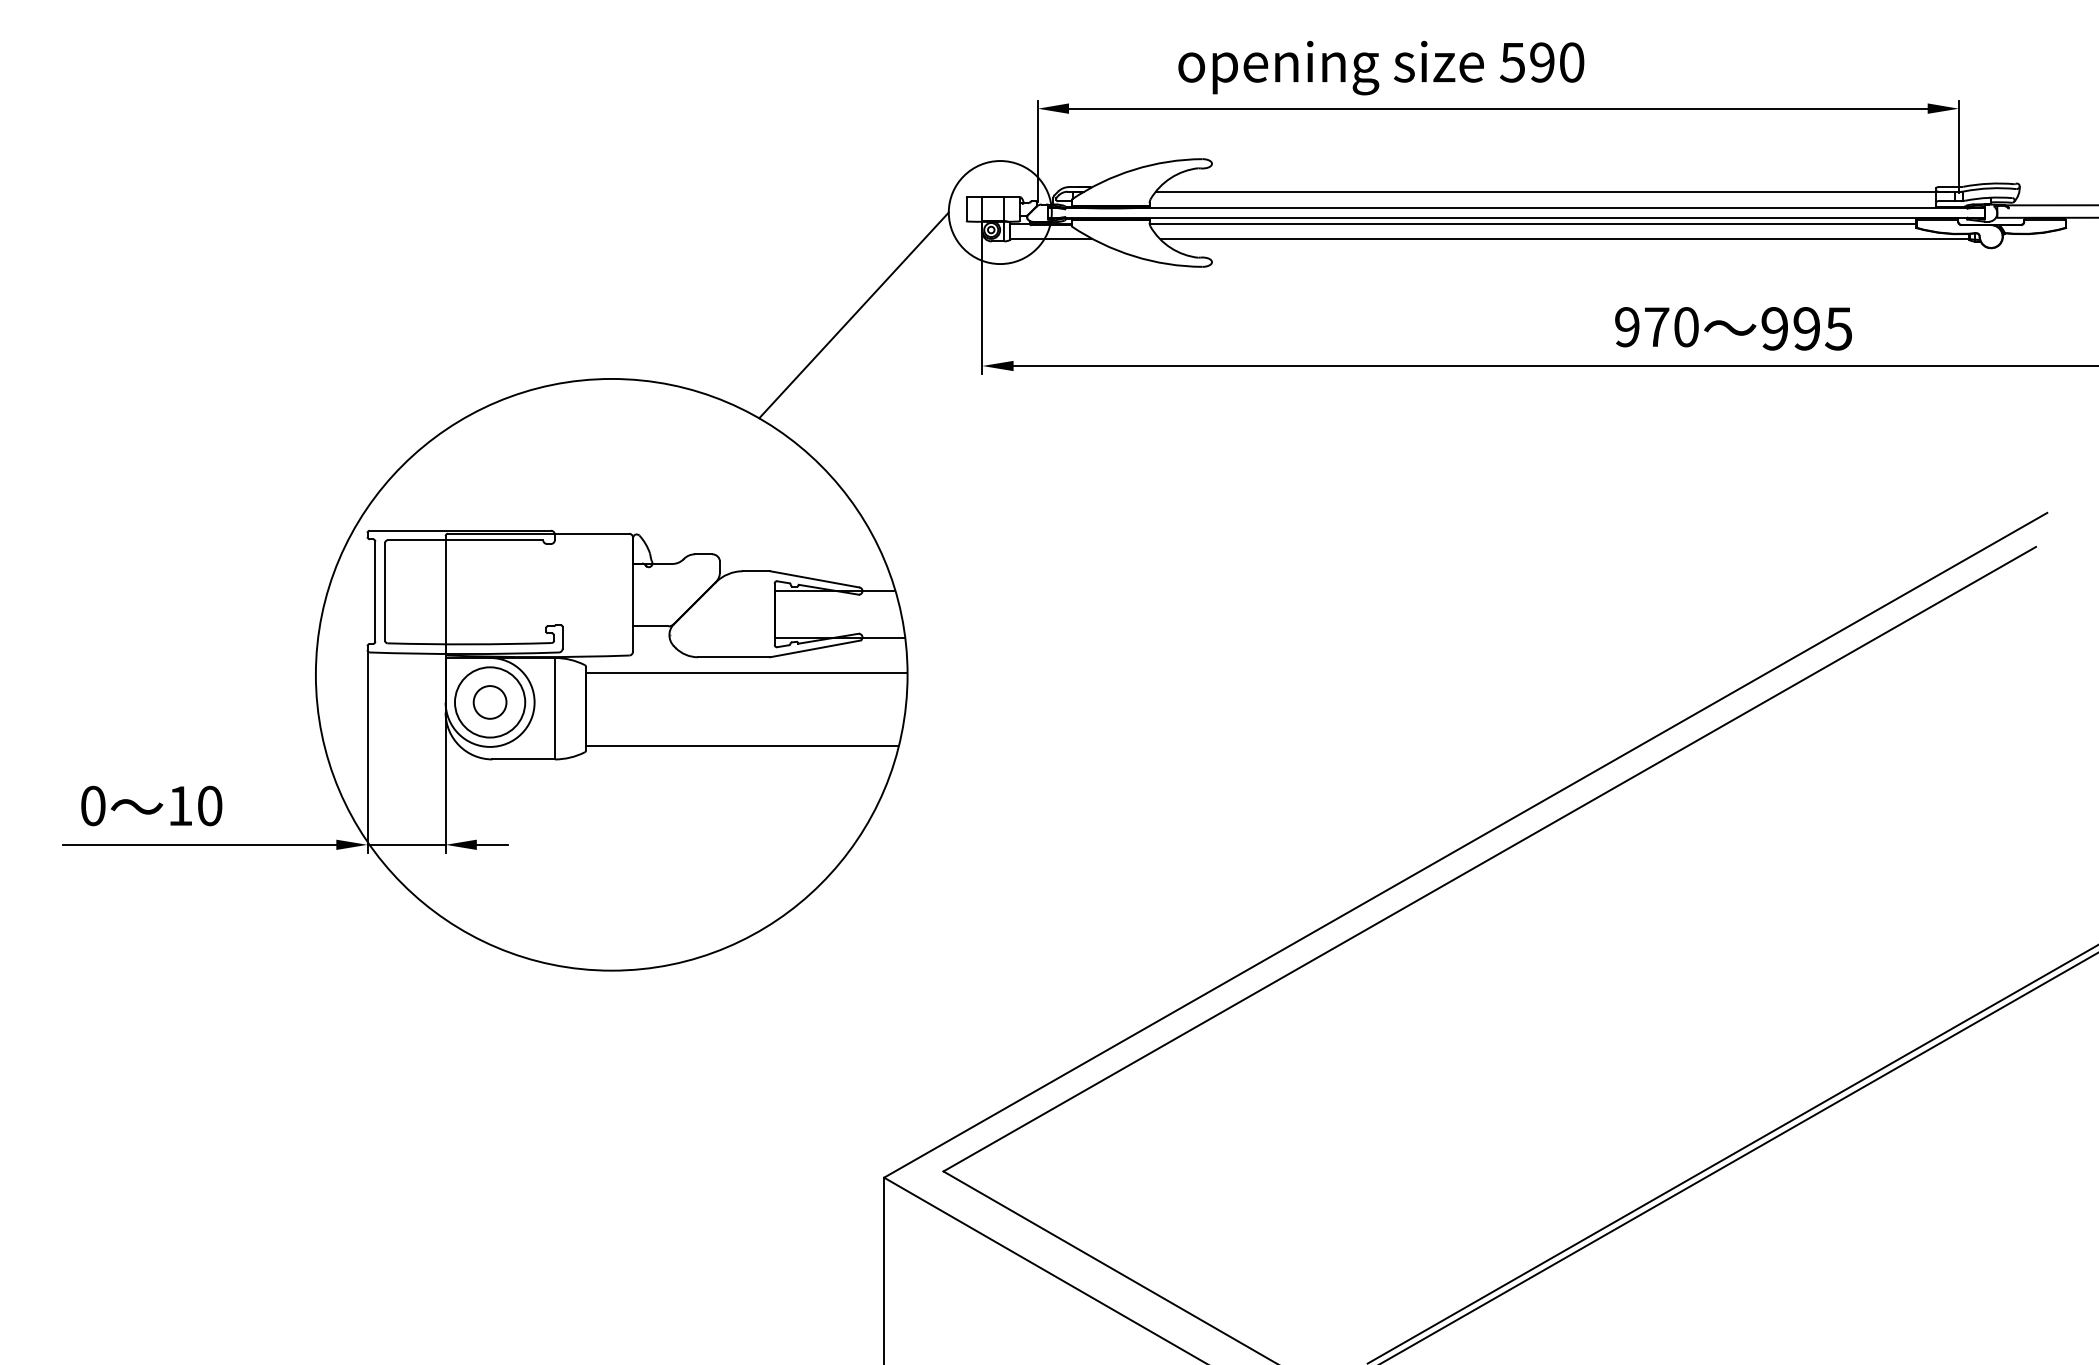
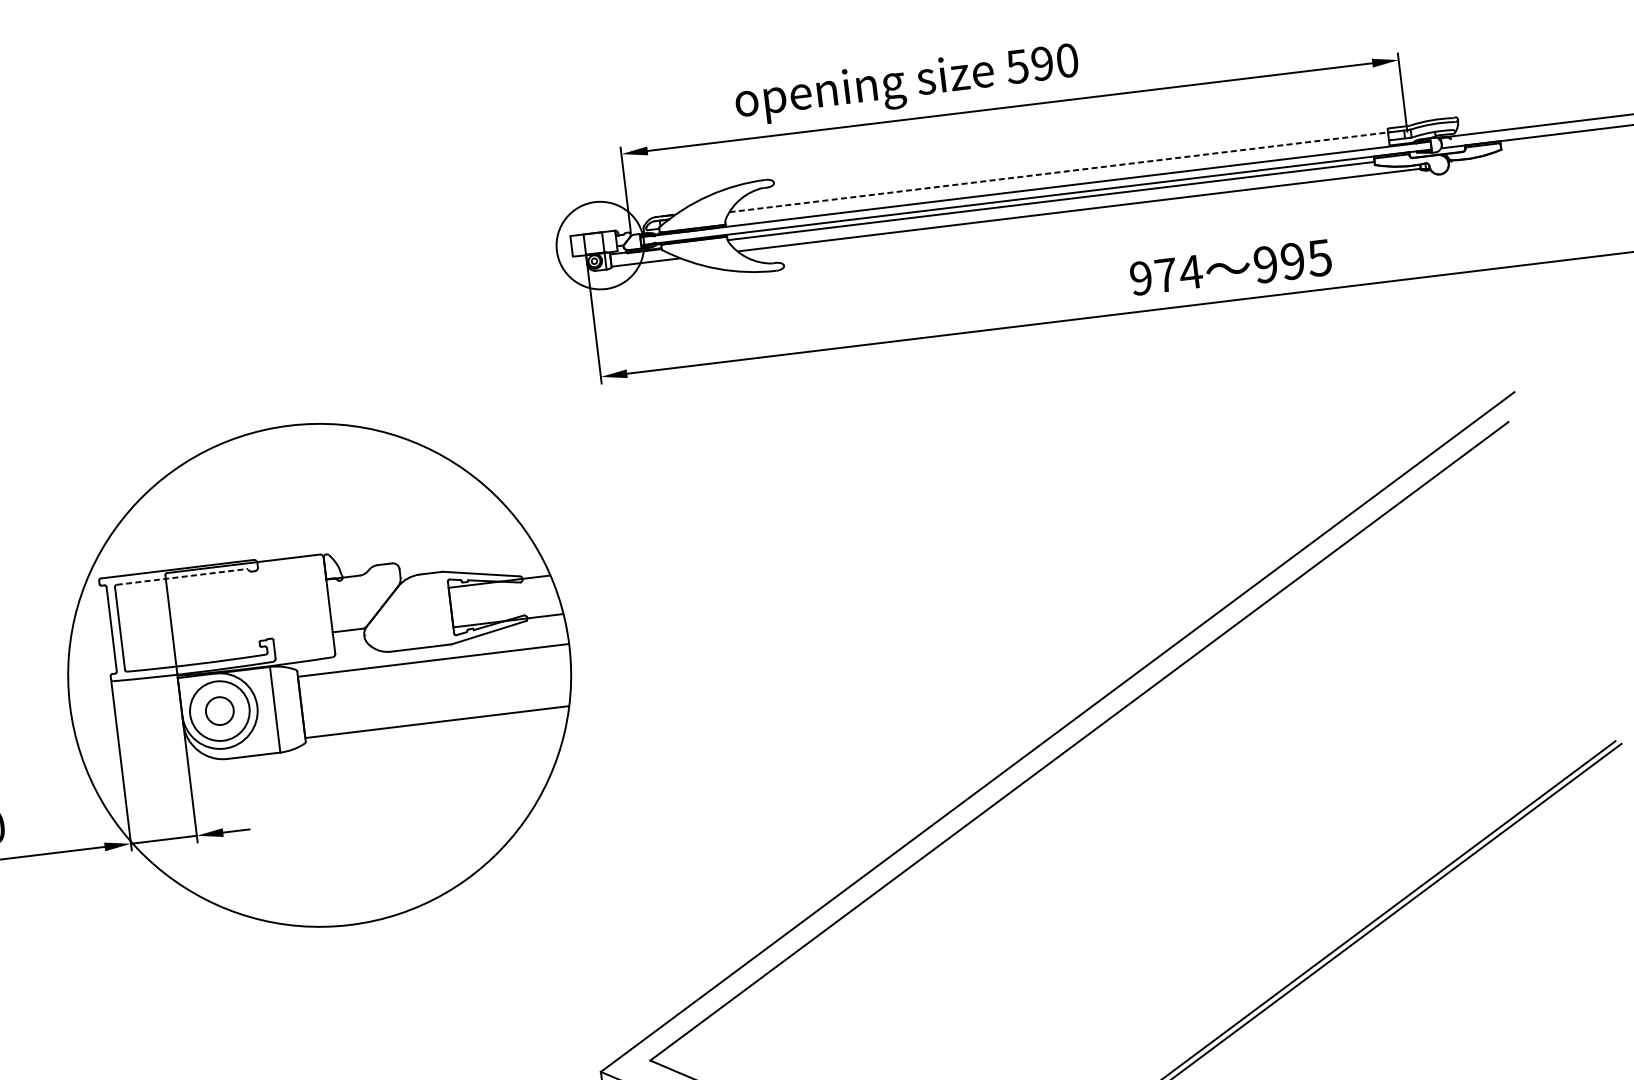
line: (1552, 191) -> (1064, 171), solid -> dashed
line: (853, 315) -> (486, 347), removed
text: (1686, 327) -> (1191, 272), 970 -> 974
line: (465, 540) -> (182, 576), solid -> dashed

